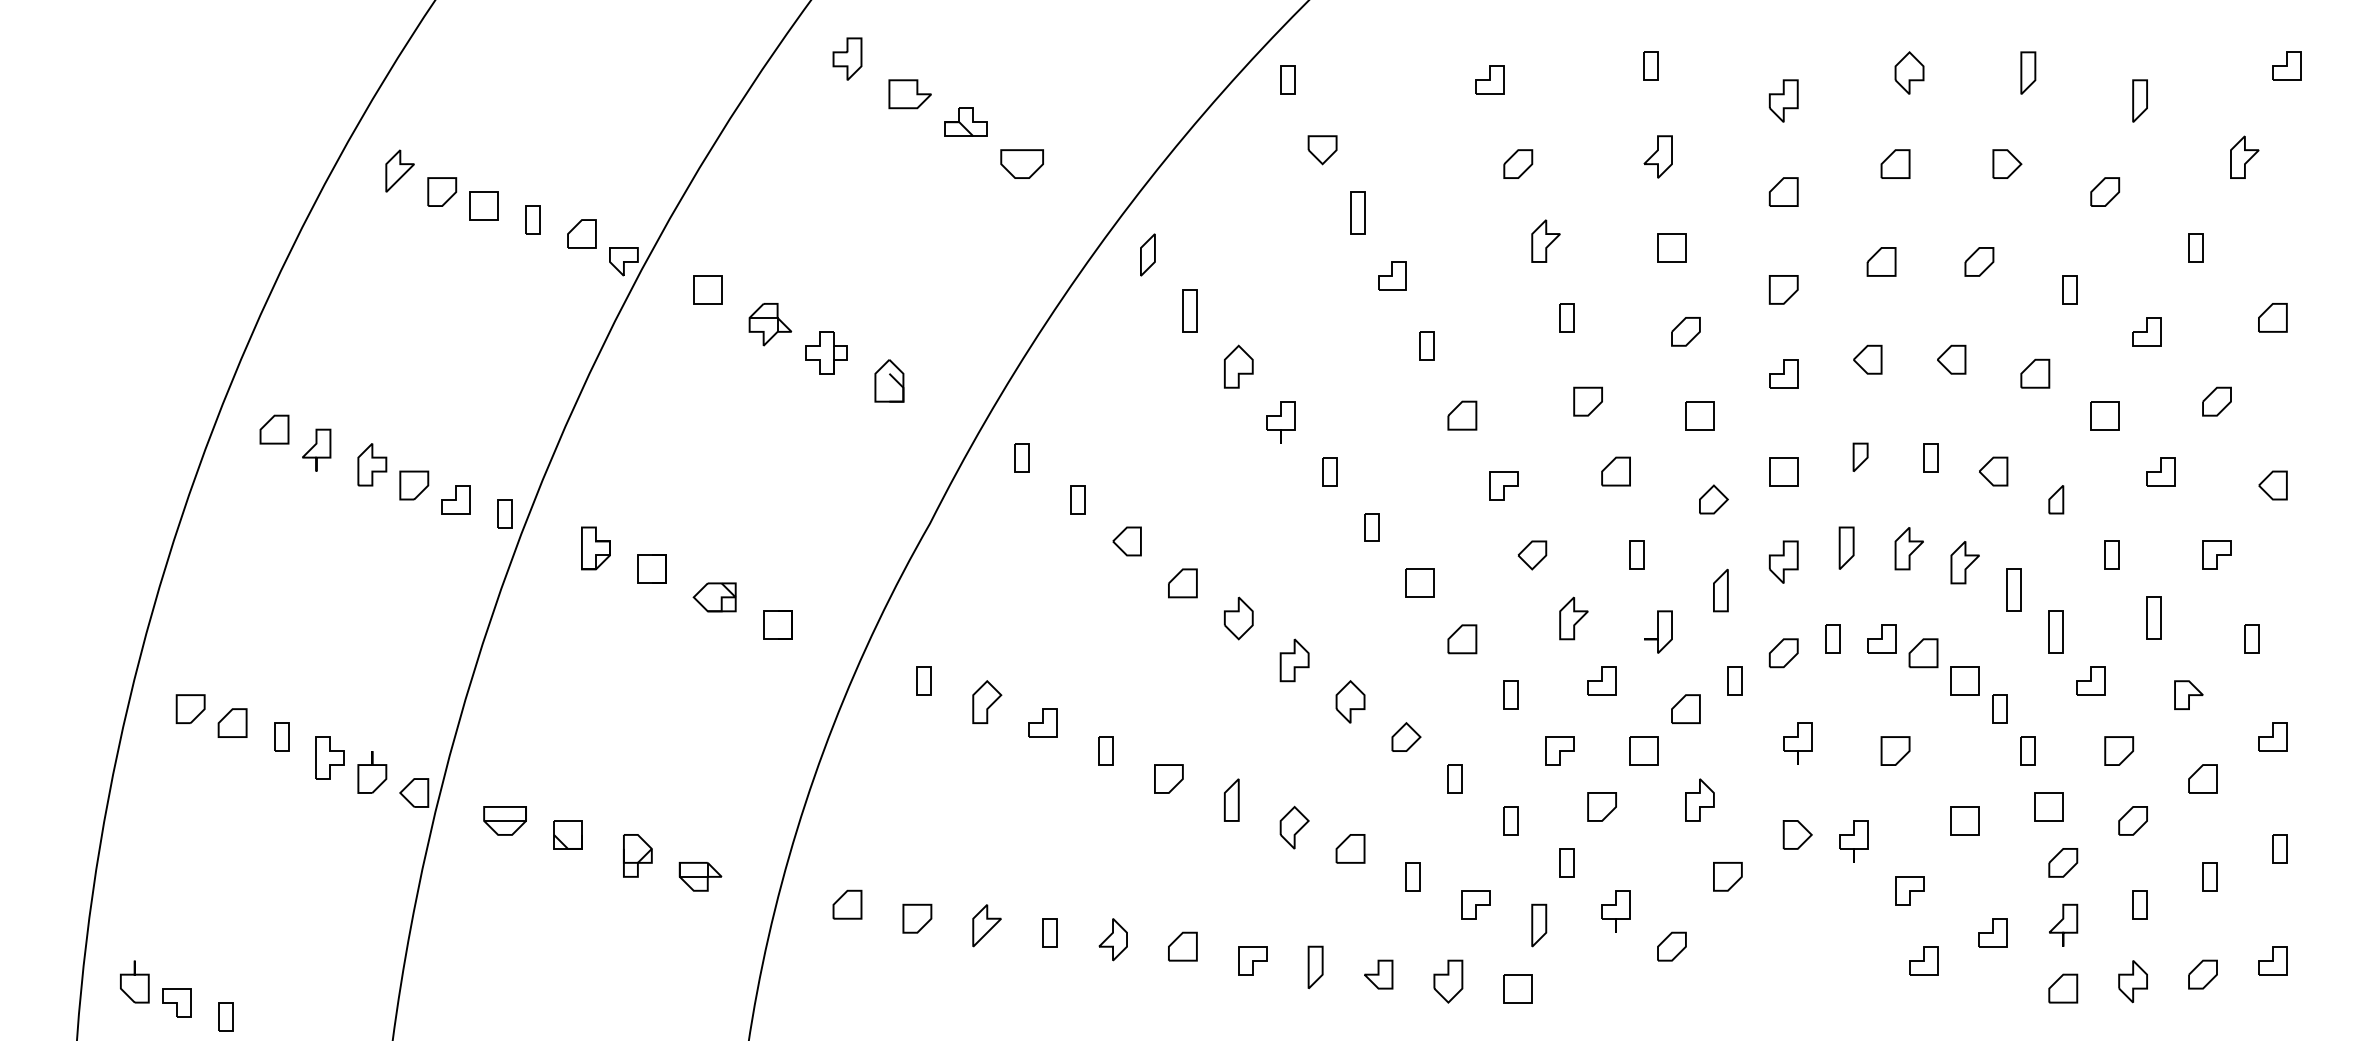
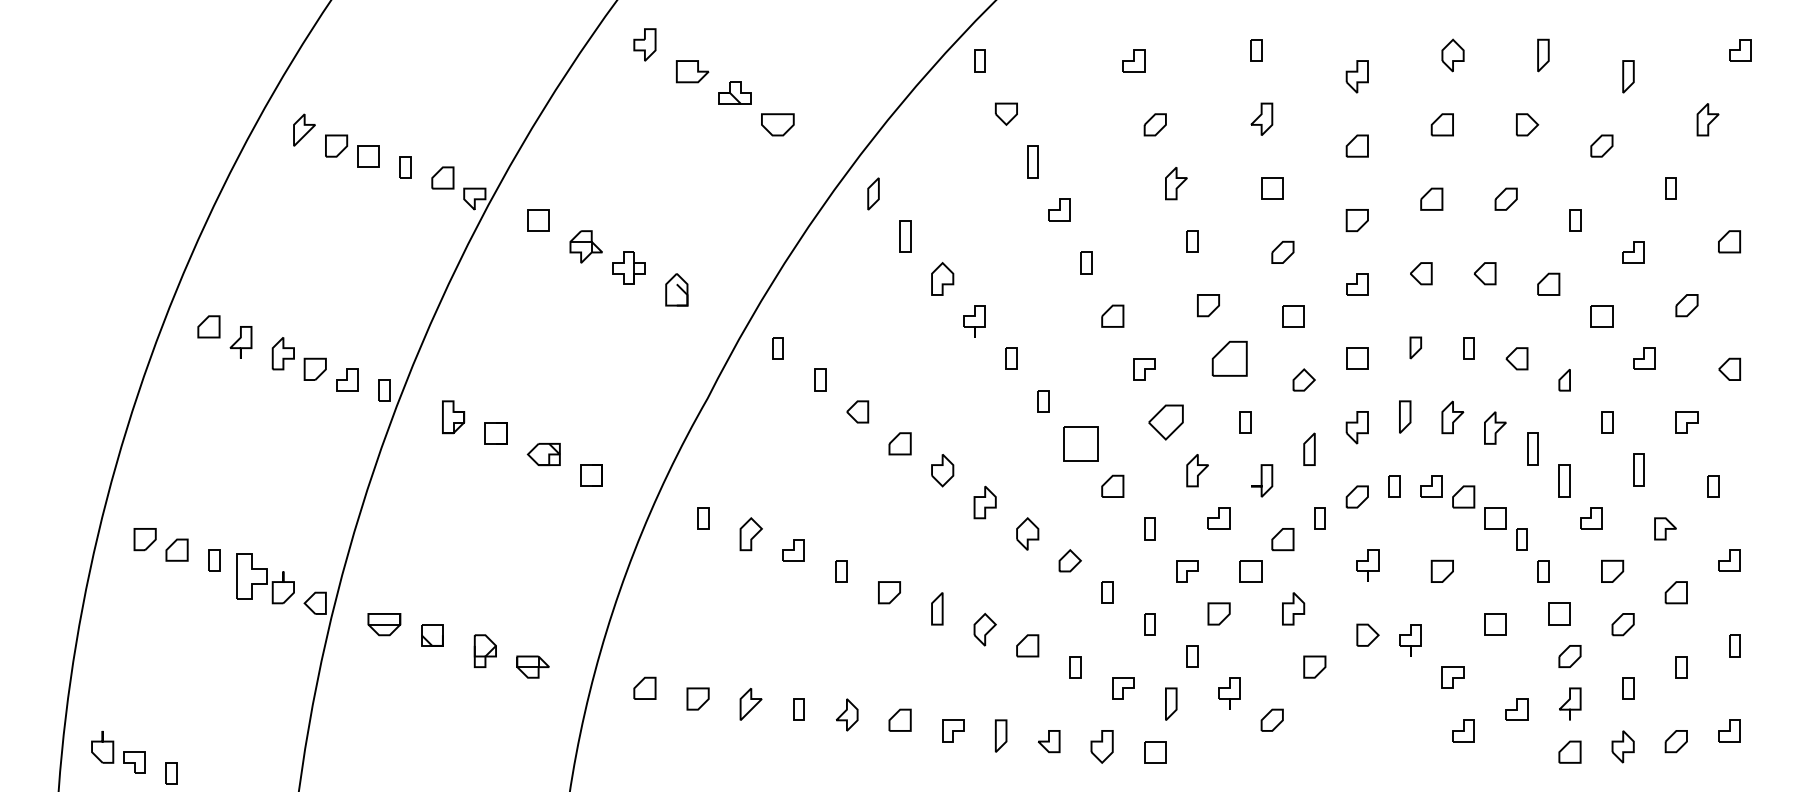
part: (1615, 471) -> (1229, 358), size x1.6
part: (1532, 555) -> (1166, 422), size x1.6
part: (1419, 582) -> (1080, 443), size x1.6
part: (329, 757) -> (250, 576), size x1.4

